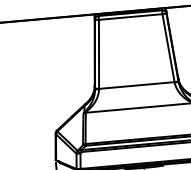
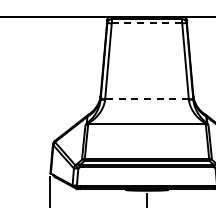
line: (131, 17) -> (147, 23), solid -> dashed
line: (137, 85) -> (147, 99), solid -> dashed

